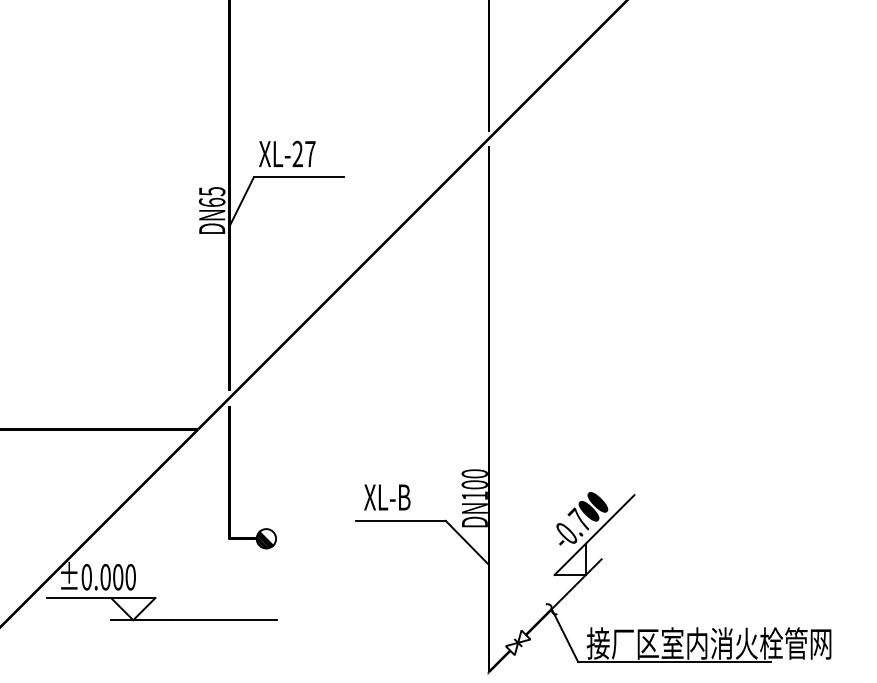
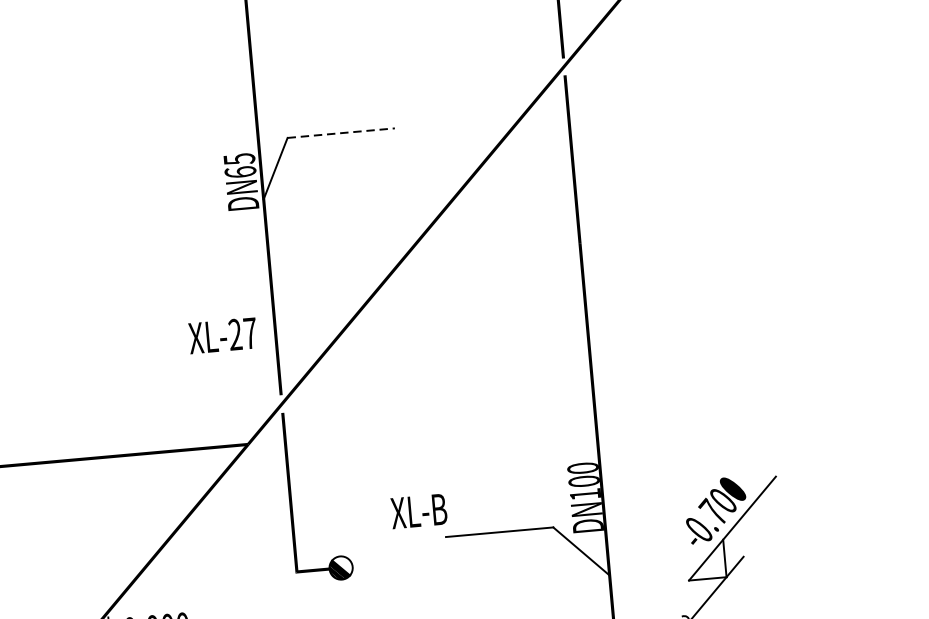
text: (287, 153) -> (222, 335), moved
line: (298, 177) -> (340, 133), solid -> dashed
text: (387, 497) -> (419, 511), moved

